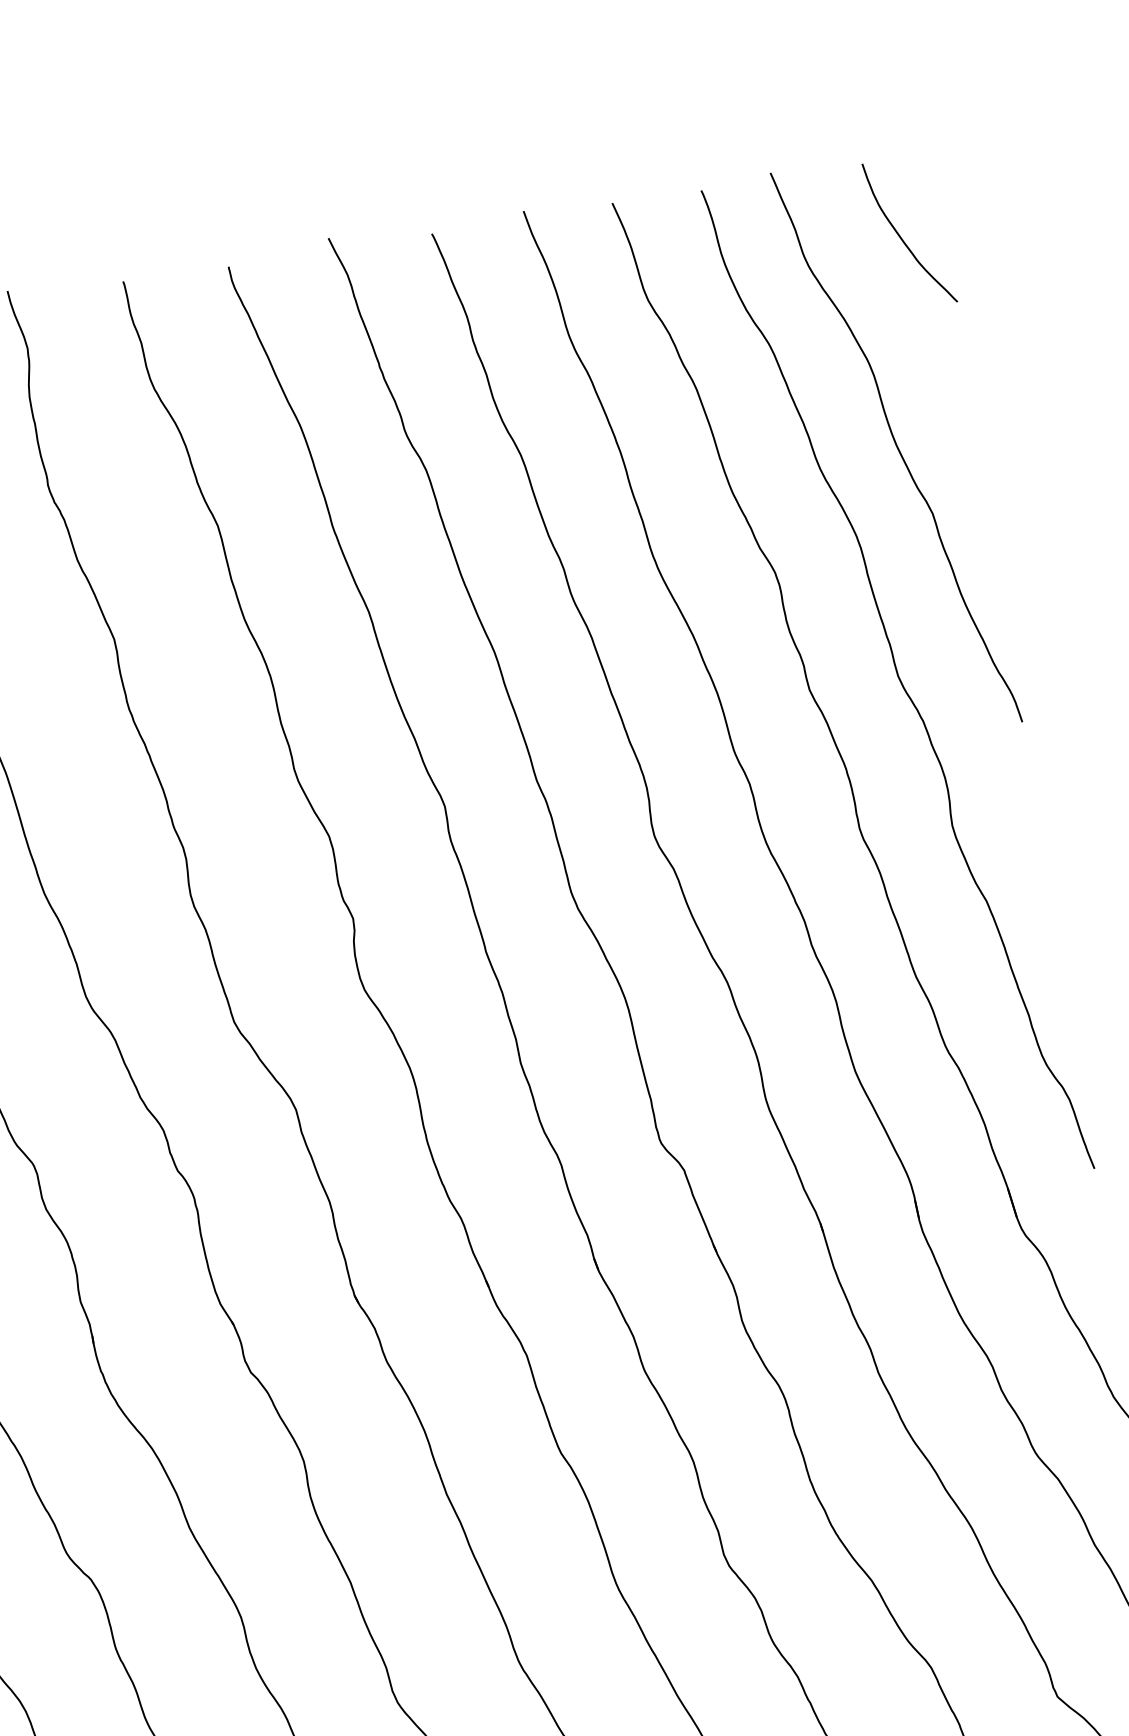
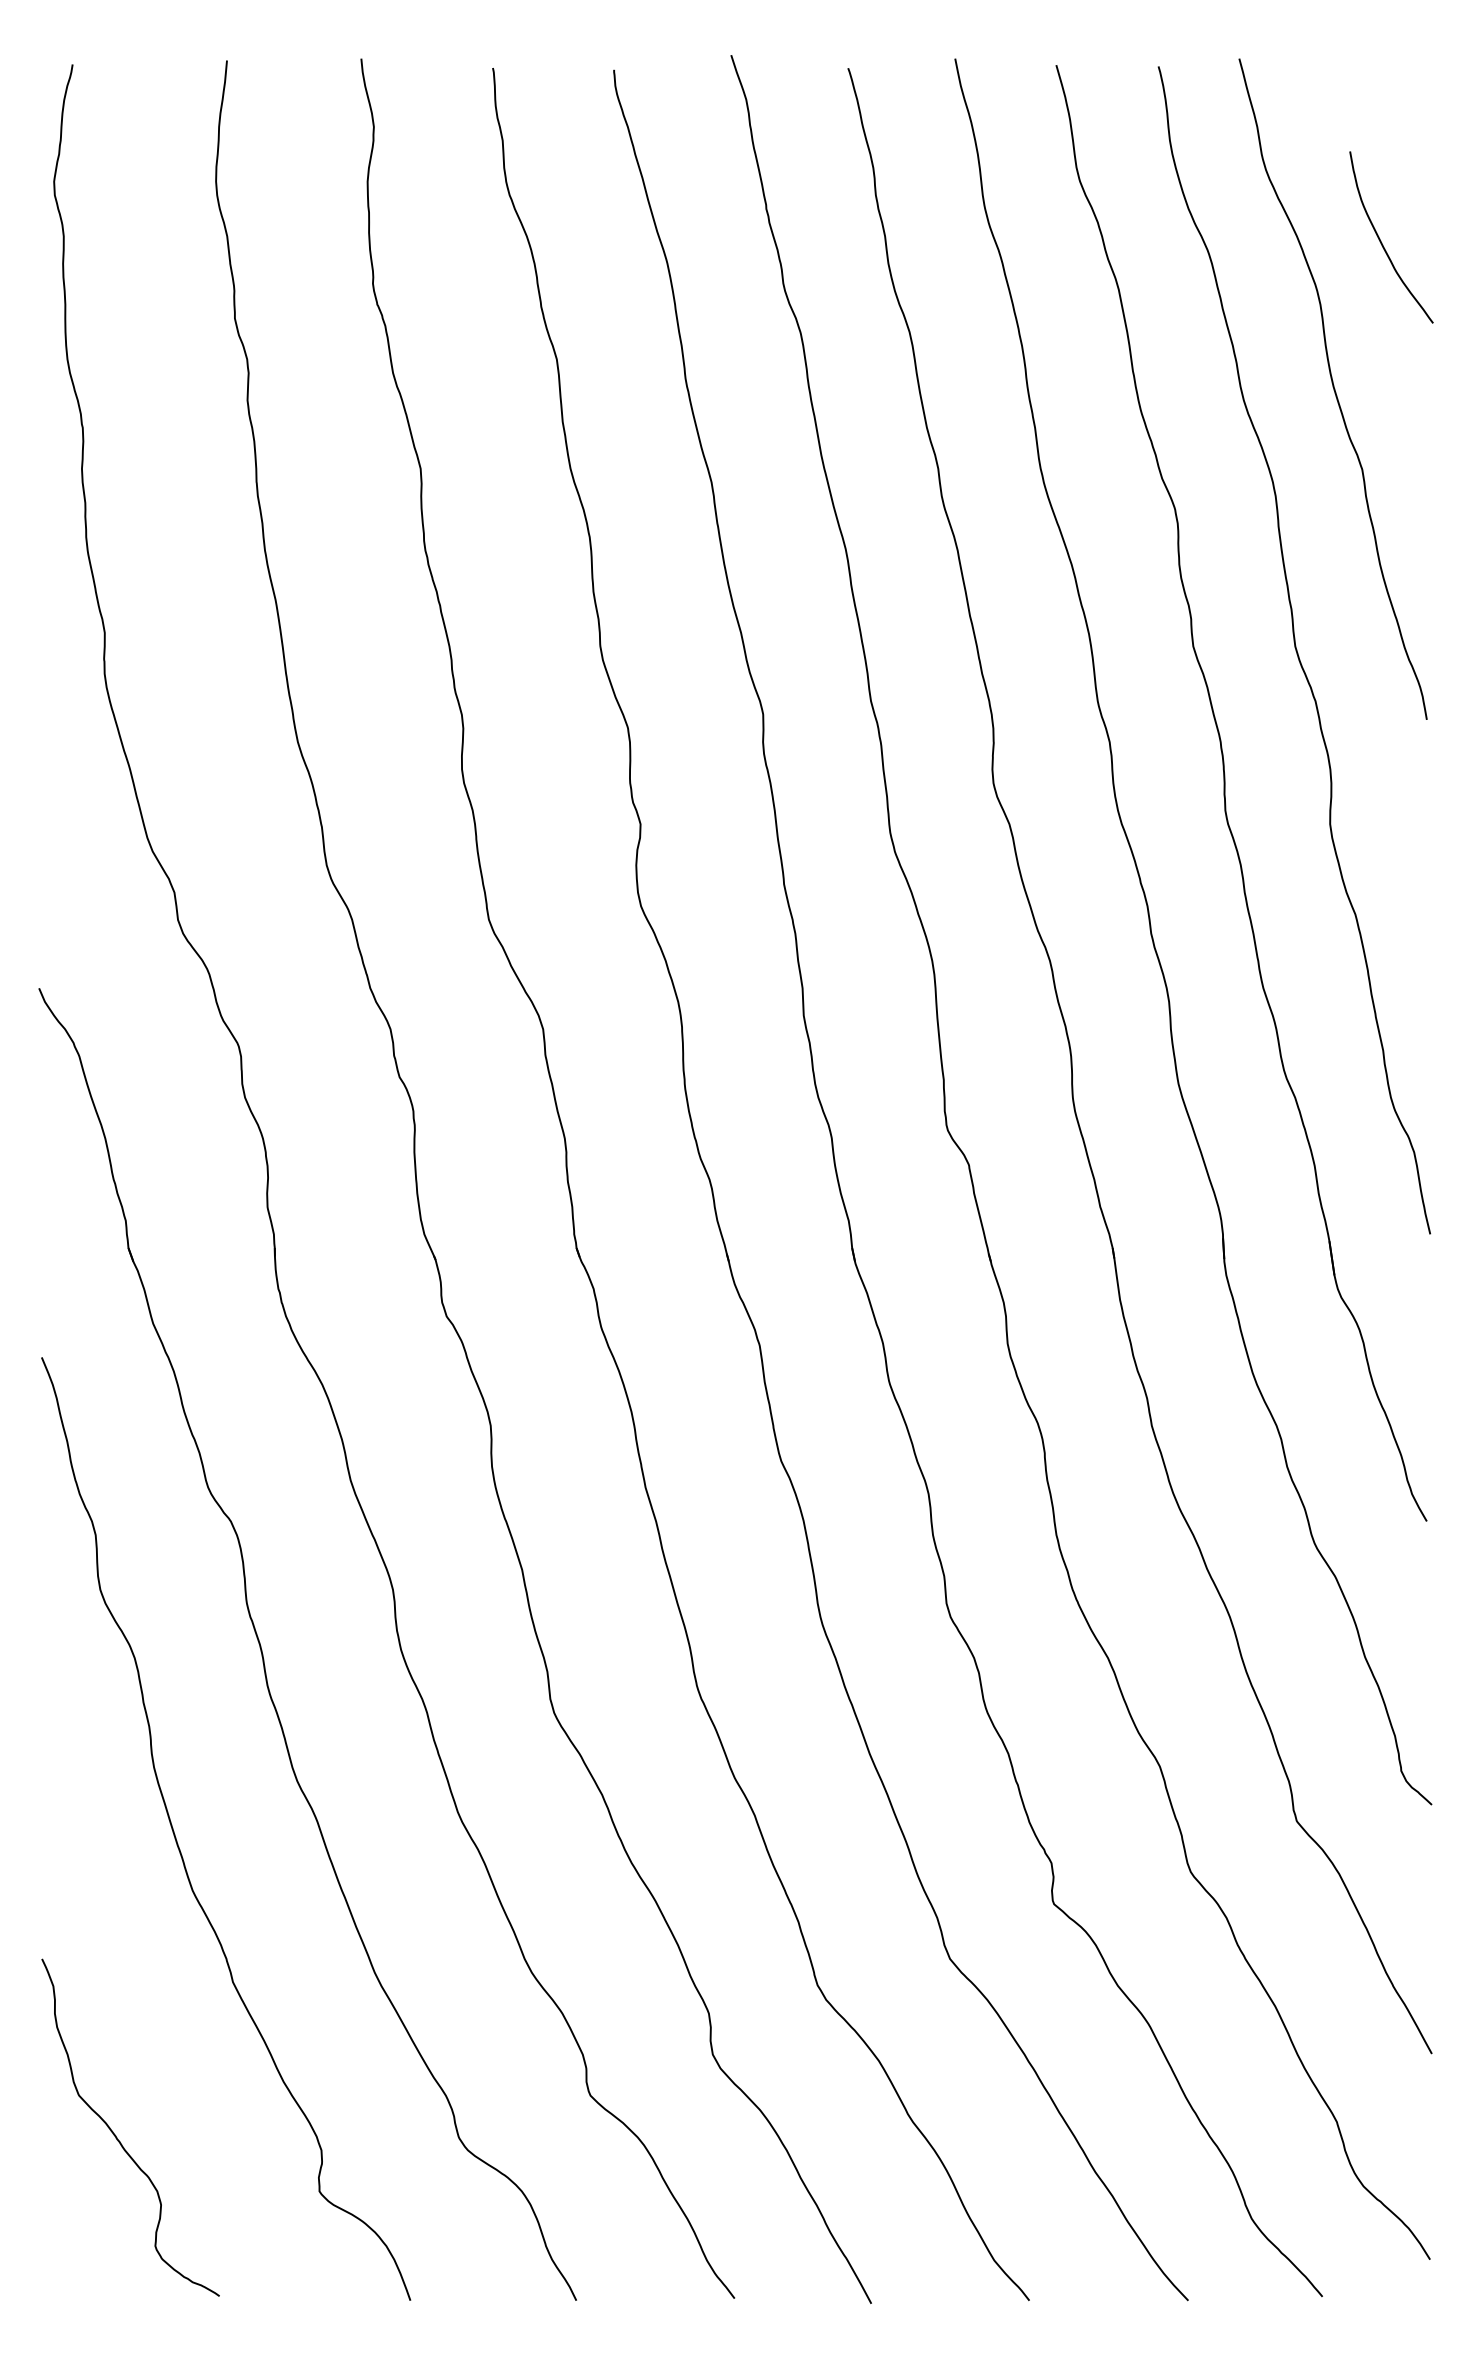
curve: (902, 238) -> (1382, 242), moved

